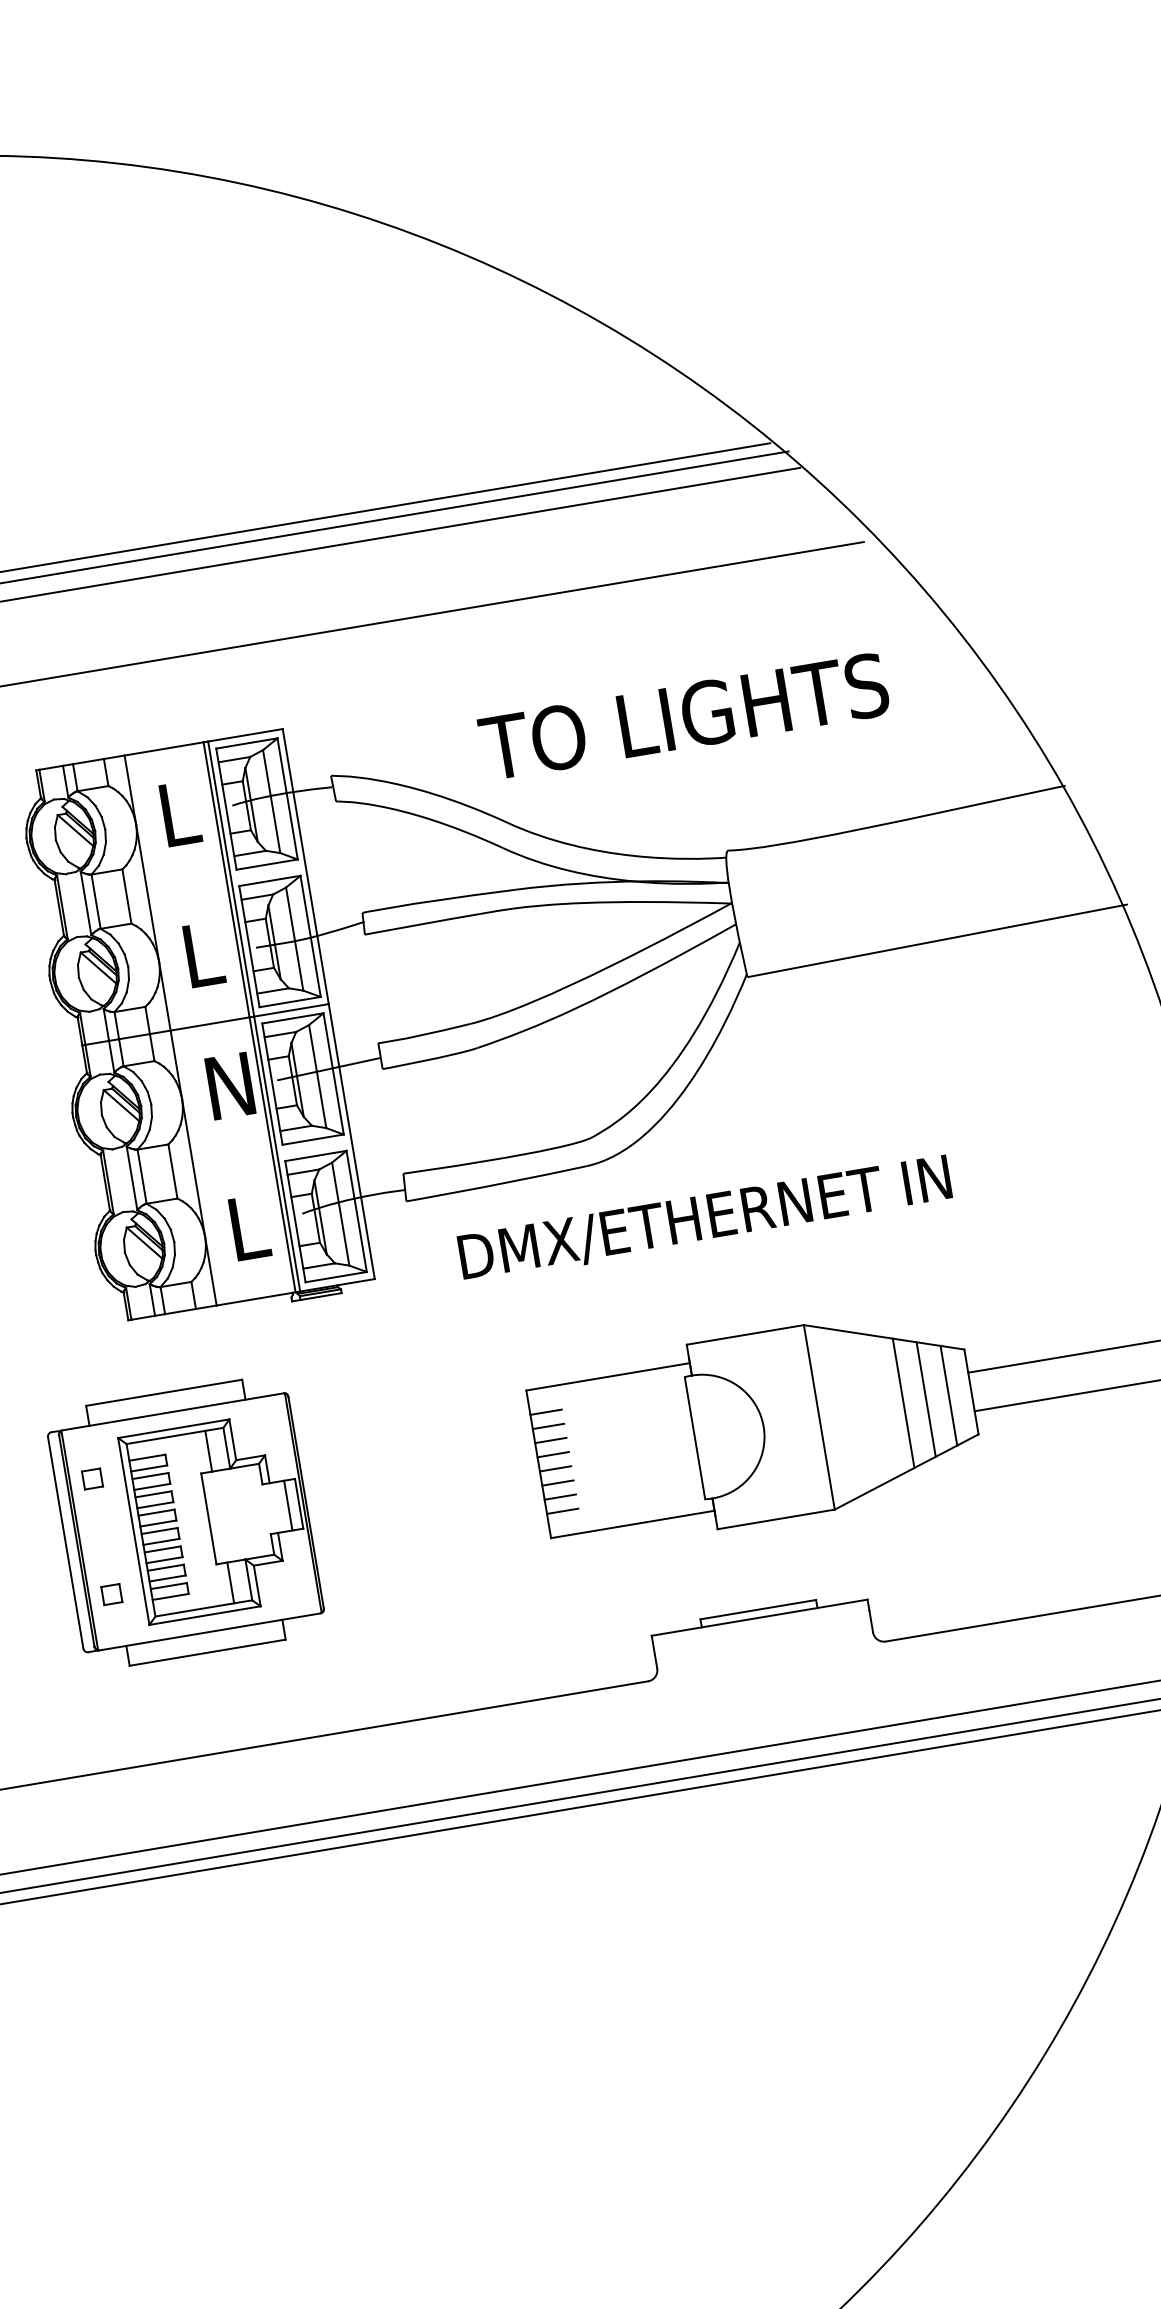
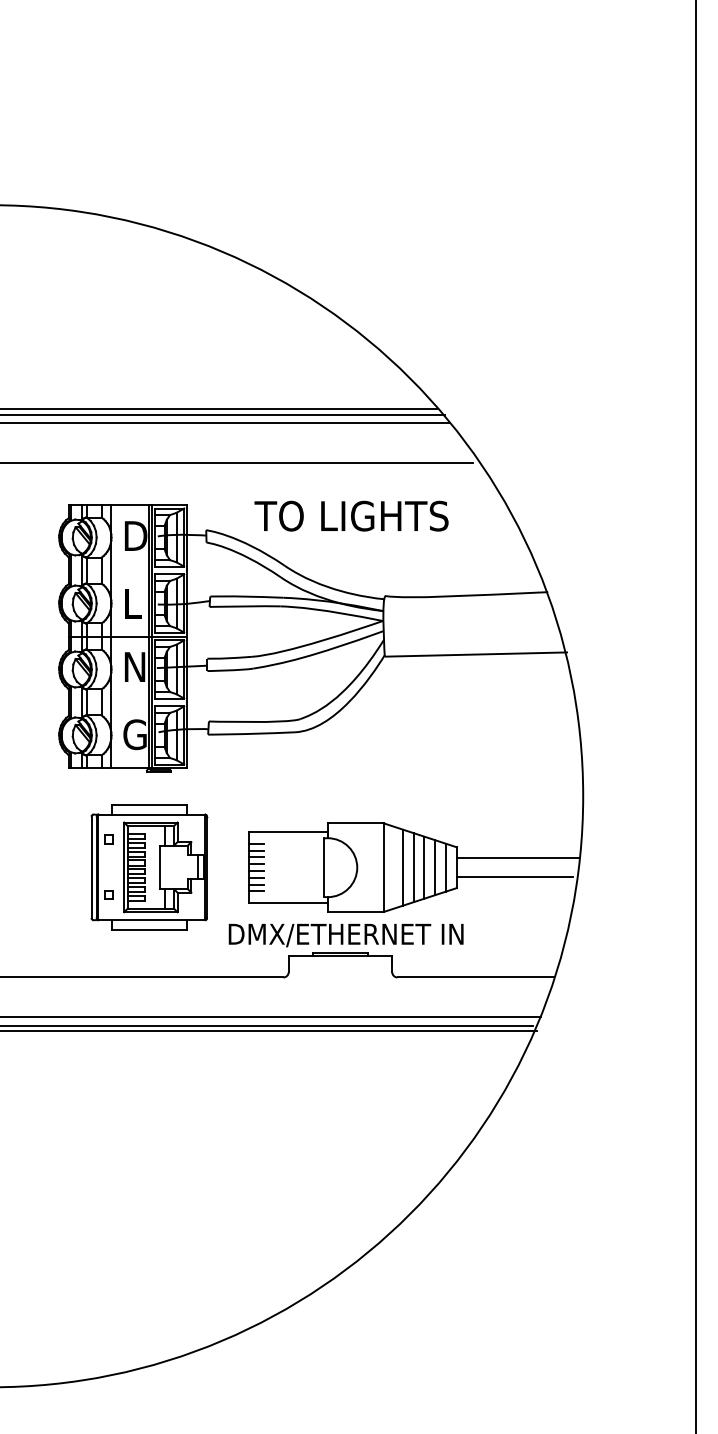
text: (683, 715) -> (351, 515), moved
text: (185, 811) -> (135, 535), L -> D
text: (703, 1219) -> (345, 935), moved
text: (252, 1226) -> (134, 734), L -> G
line: (880, 1406) -> (413, 867), added
line: (857, 1410) -> (402, 867), added
part: (186, 1522) -> (149, 867), moved

